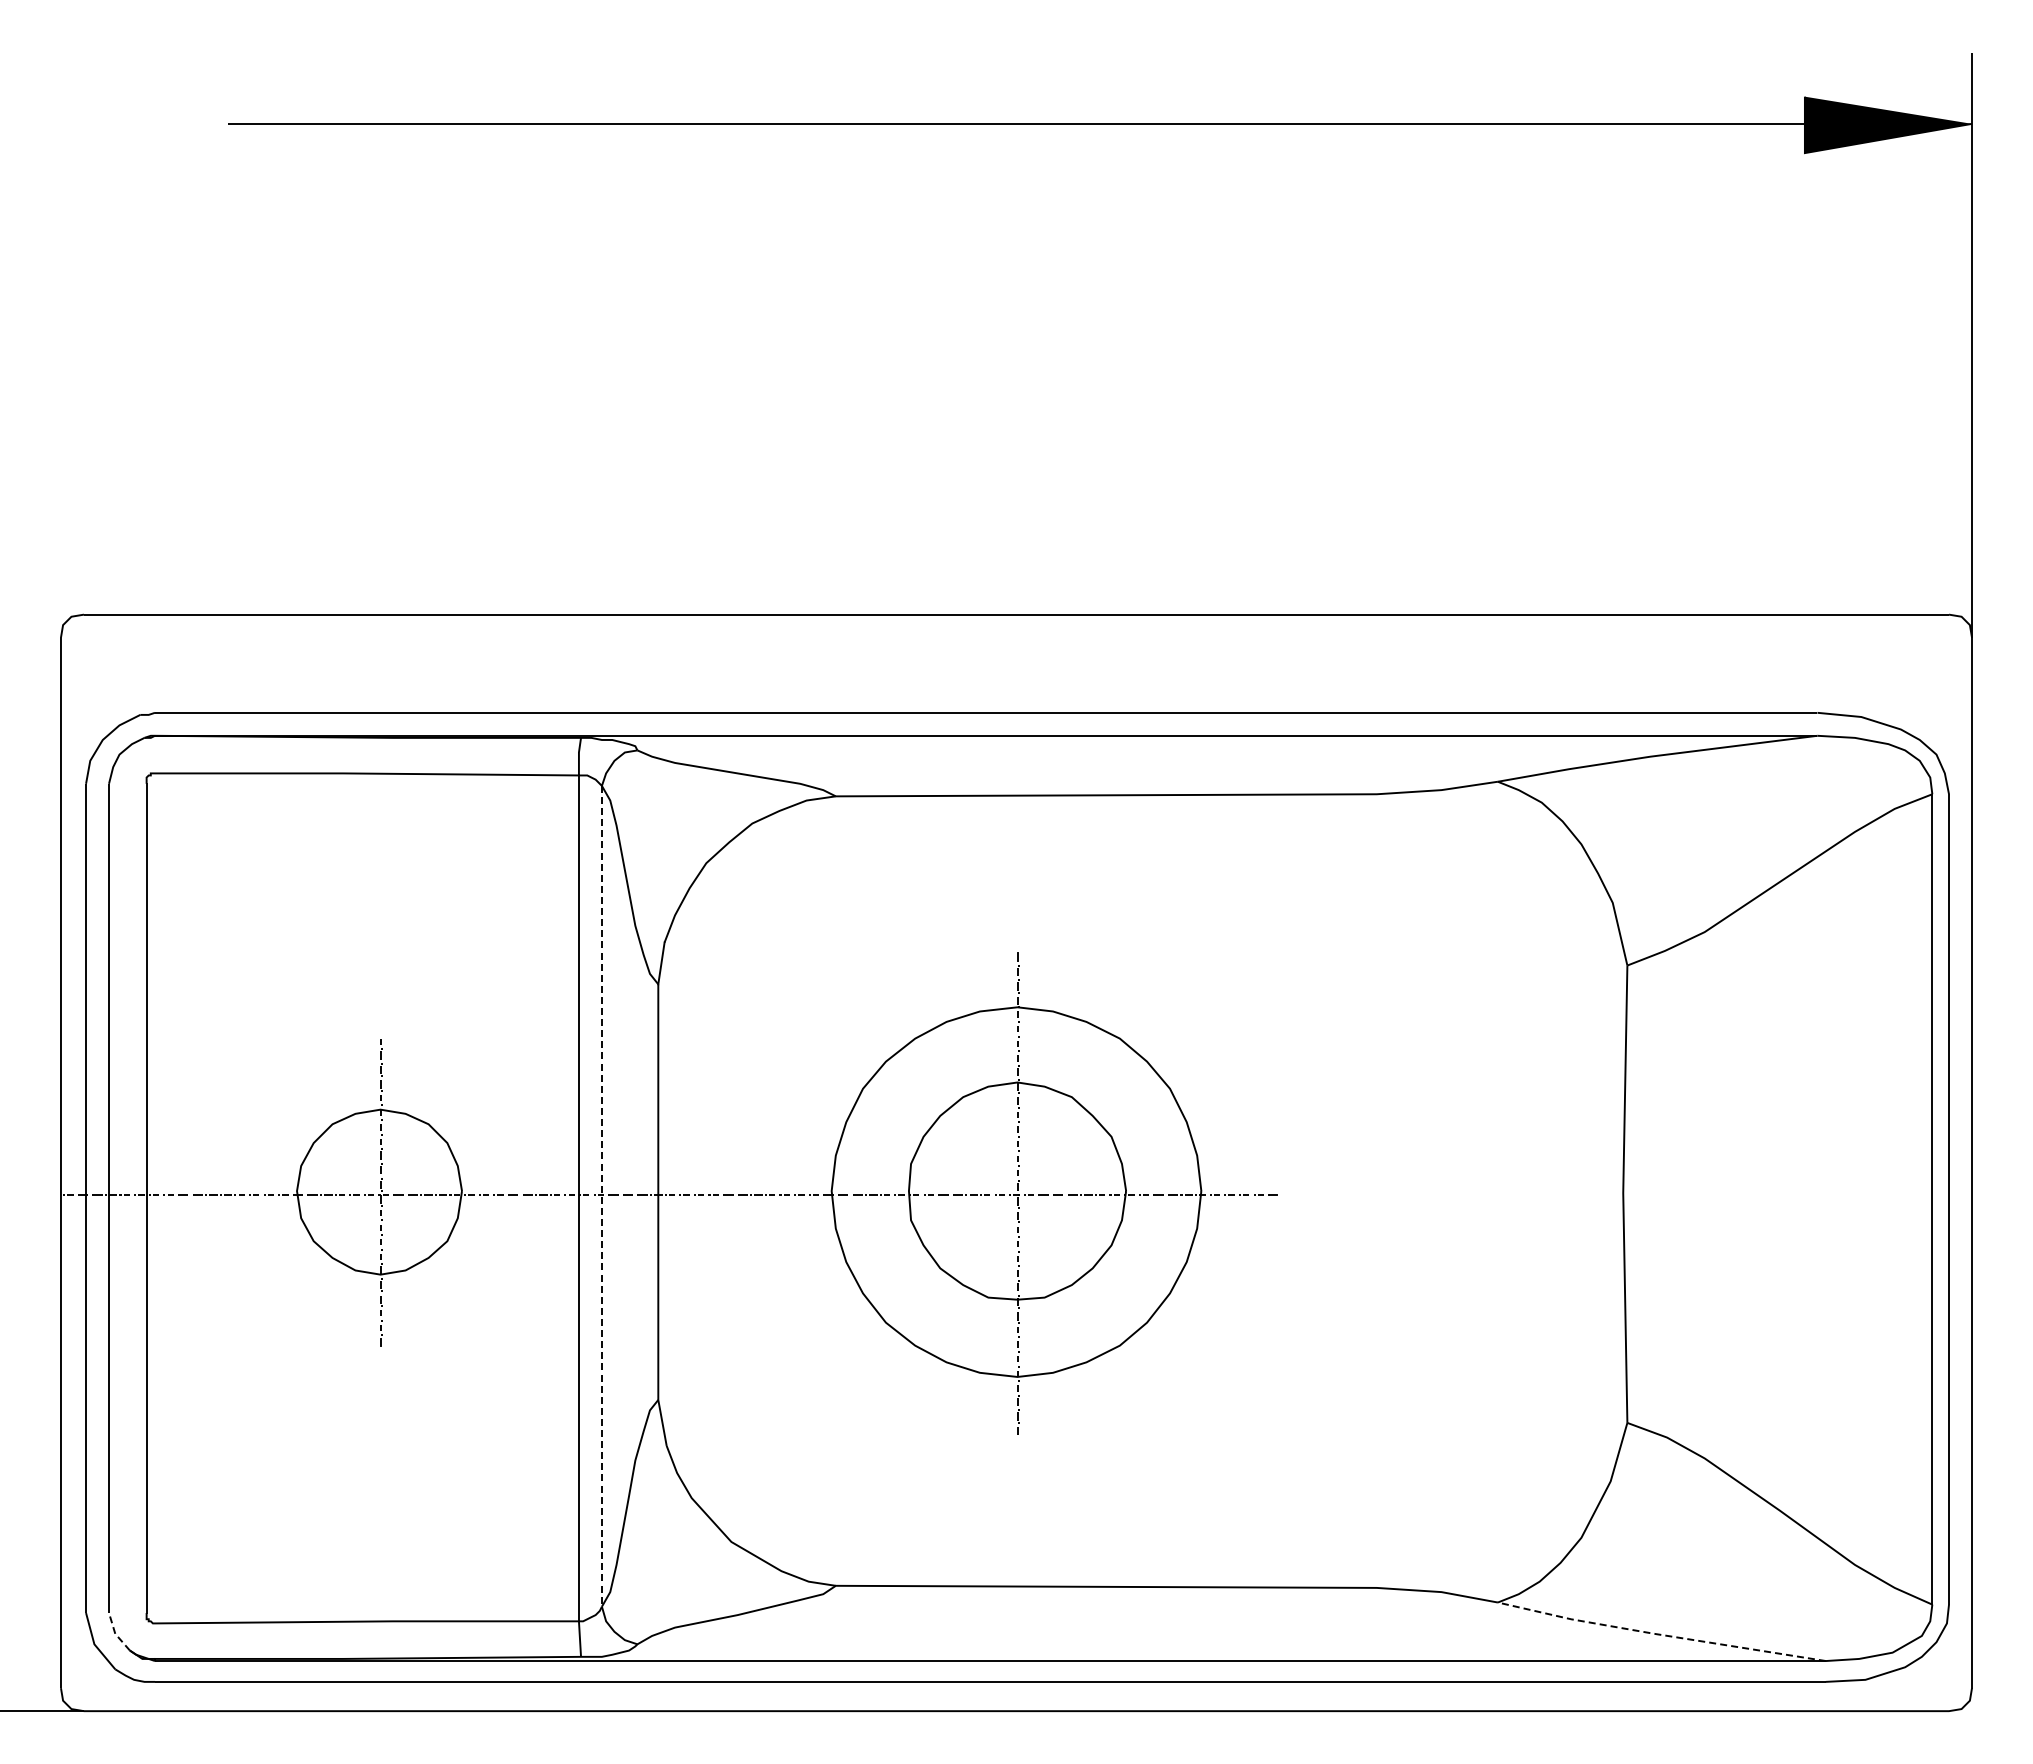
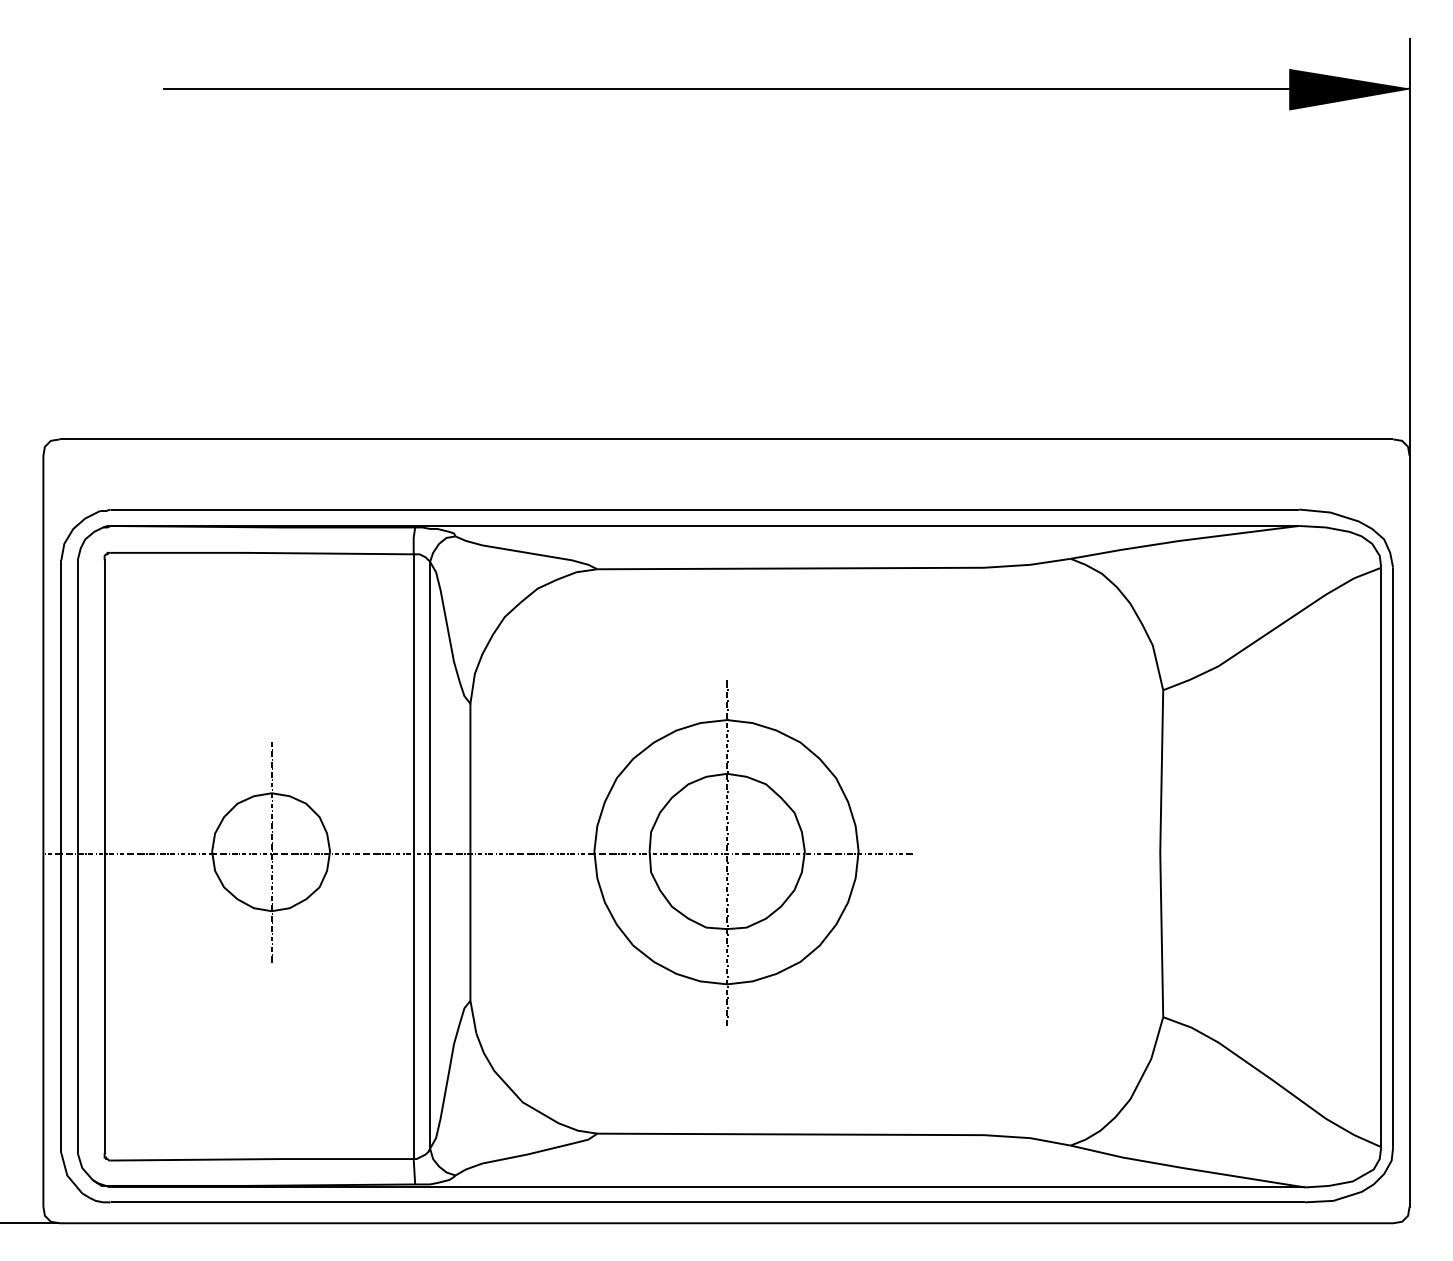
line: (601, 1196) -> (429, 855), dashed -> solid
line: (115, 1633) -> (82, 1167), dashed -> solid
line: (1659, 1634) -> (1186, 1168), dashed -> solid

